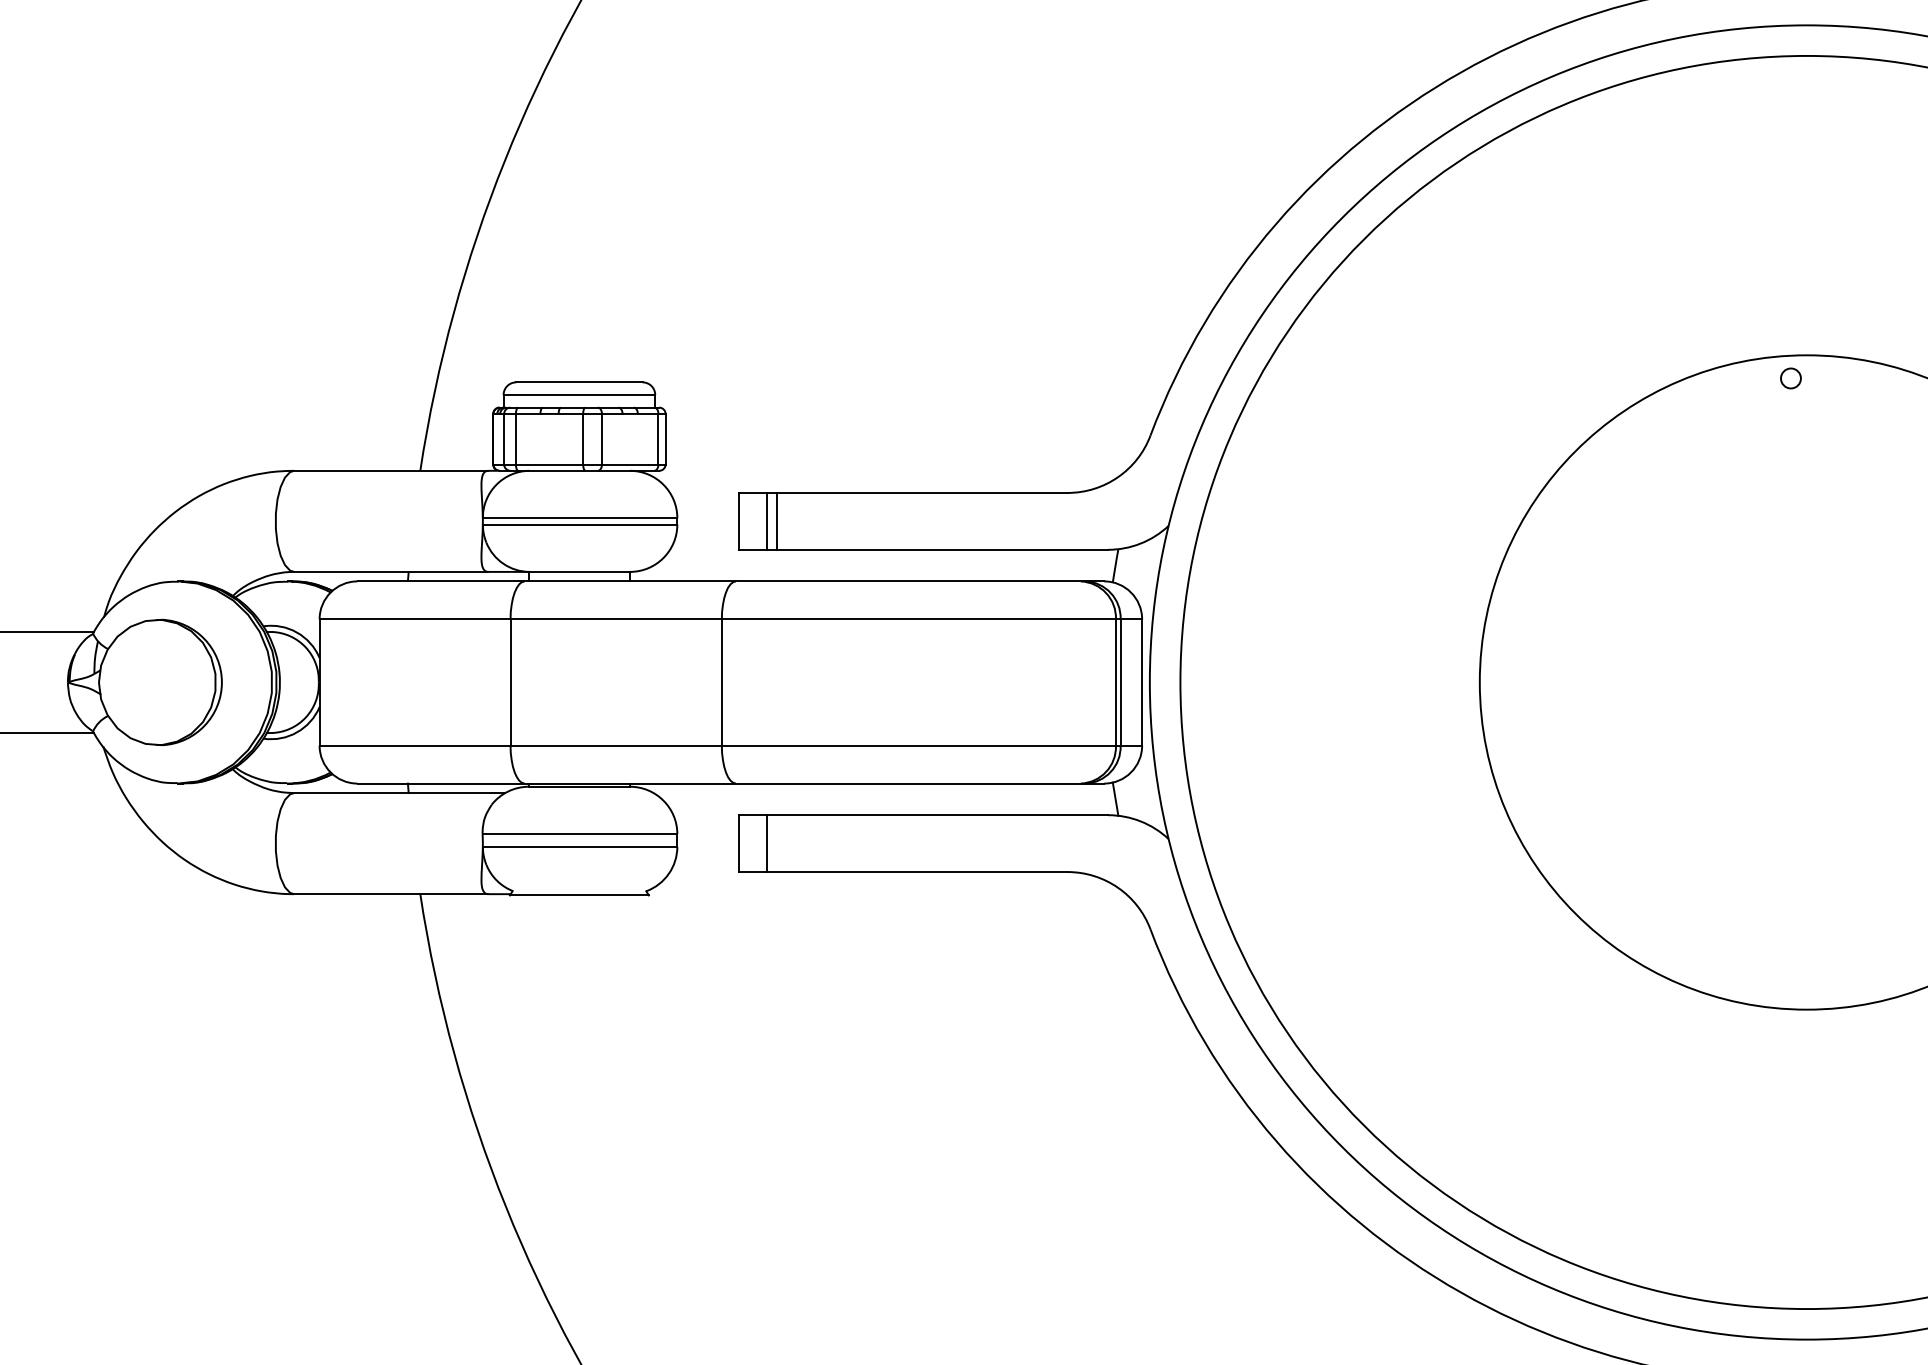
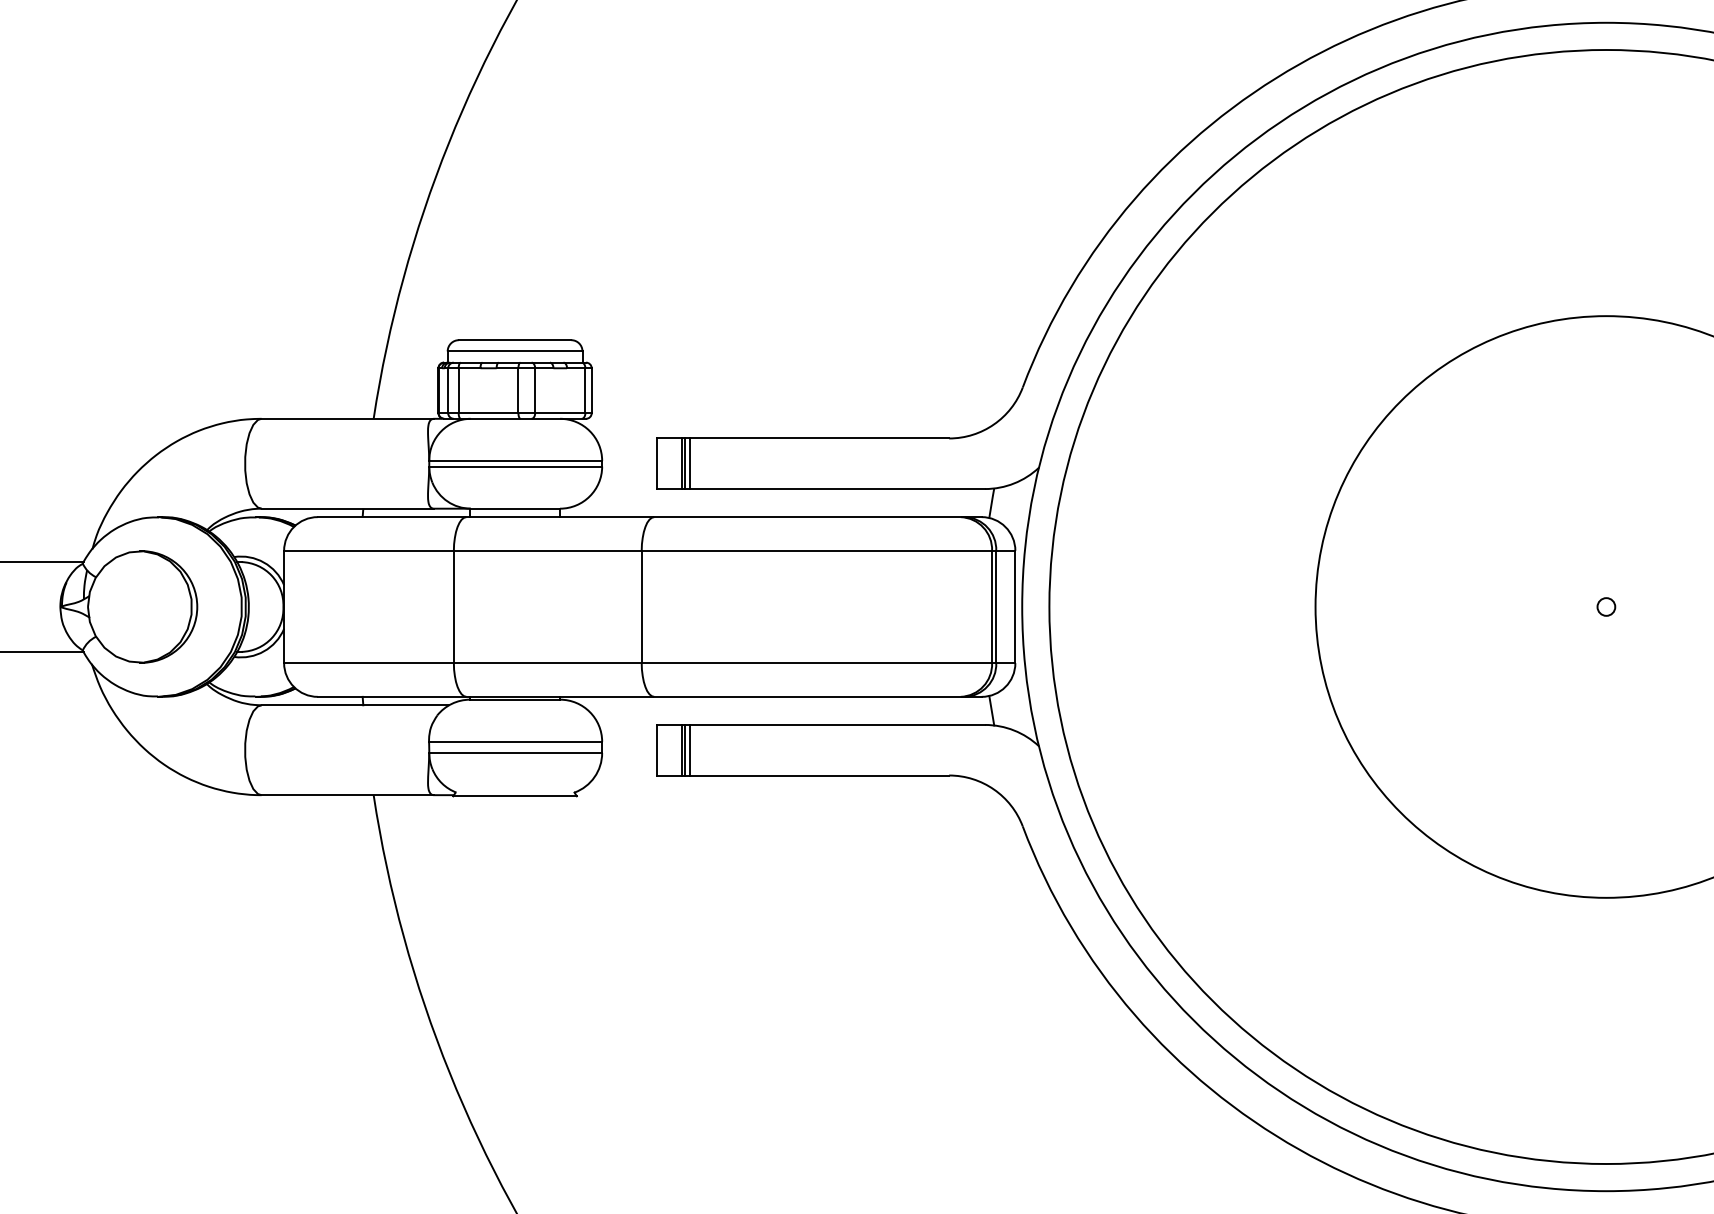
circle: (1790, 378) -> (1605, 607), moved
line: (770, 520) -> (684, 462), added
line: (770, 843) -> (684, 750), added
line: (776, 843) -> (690, 750), added

